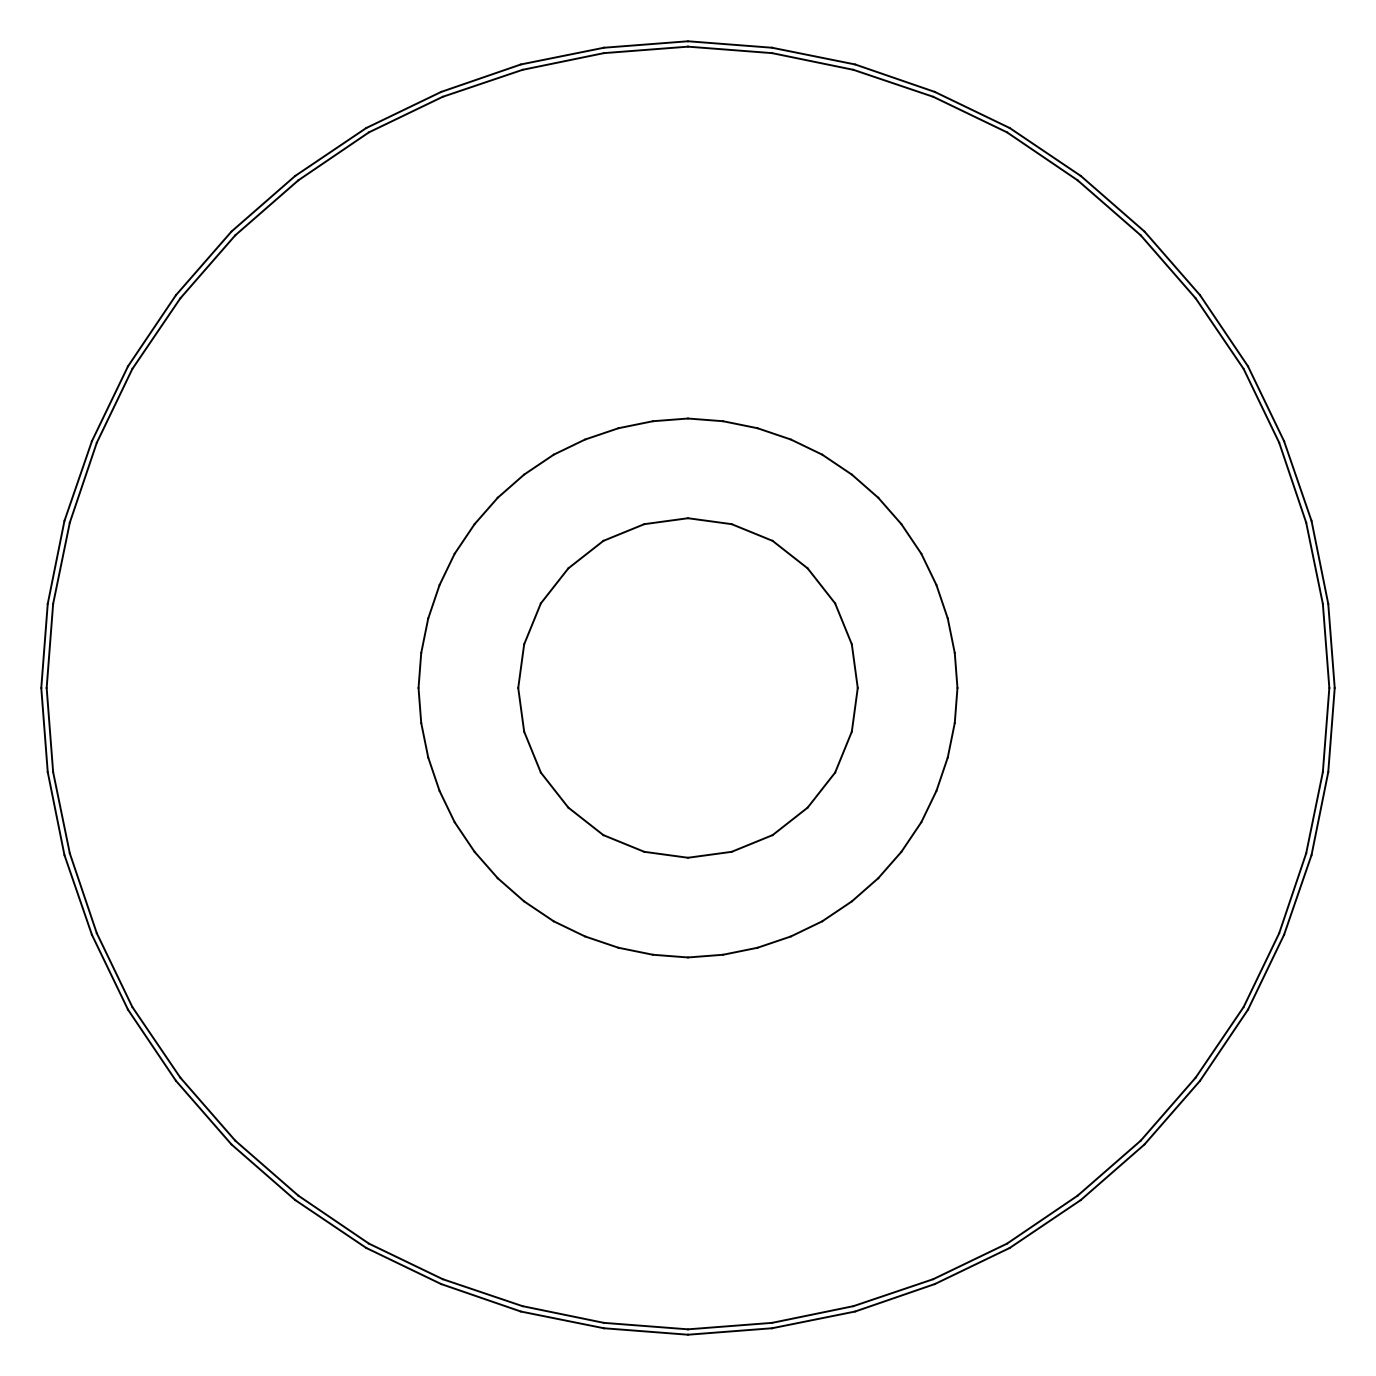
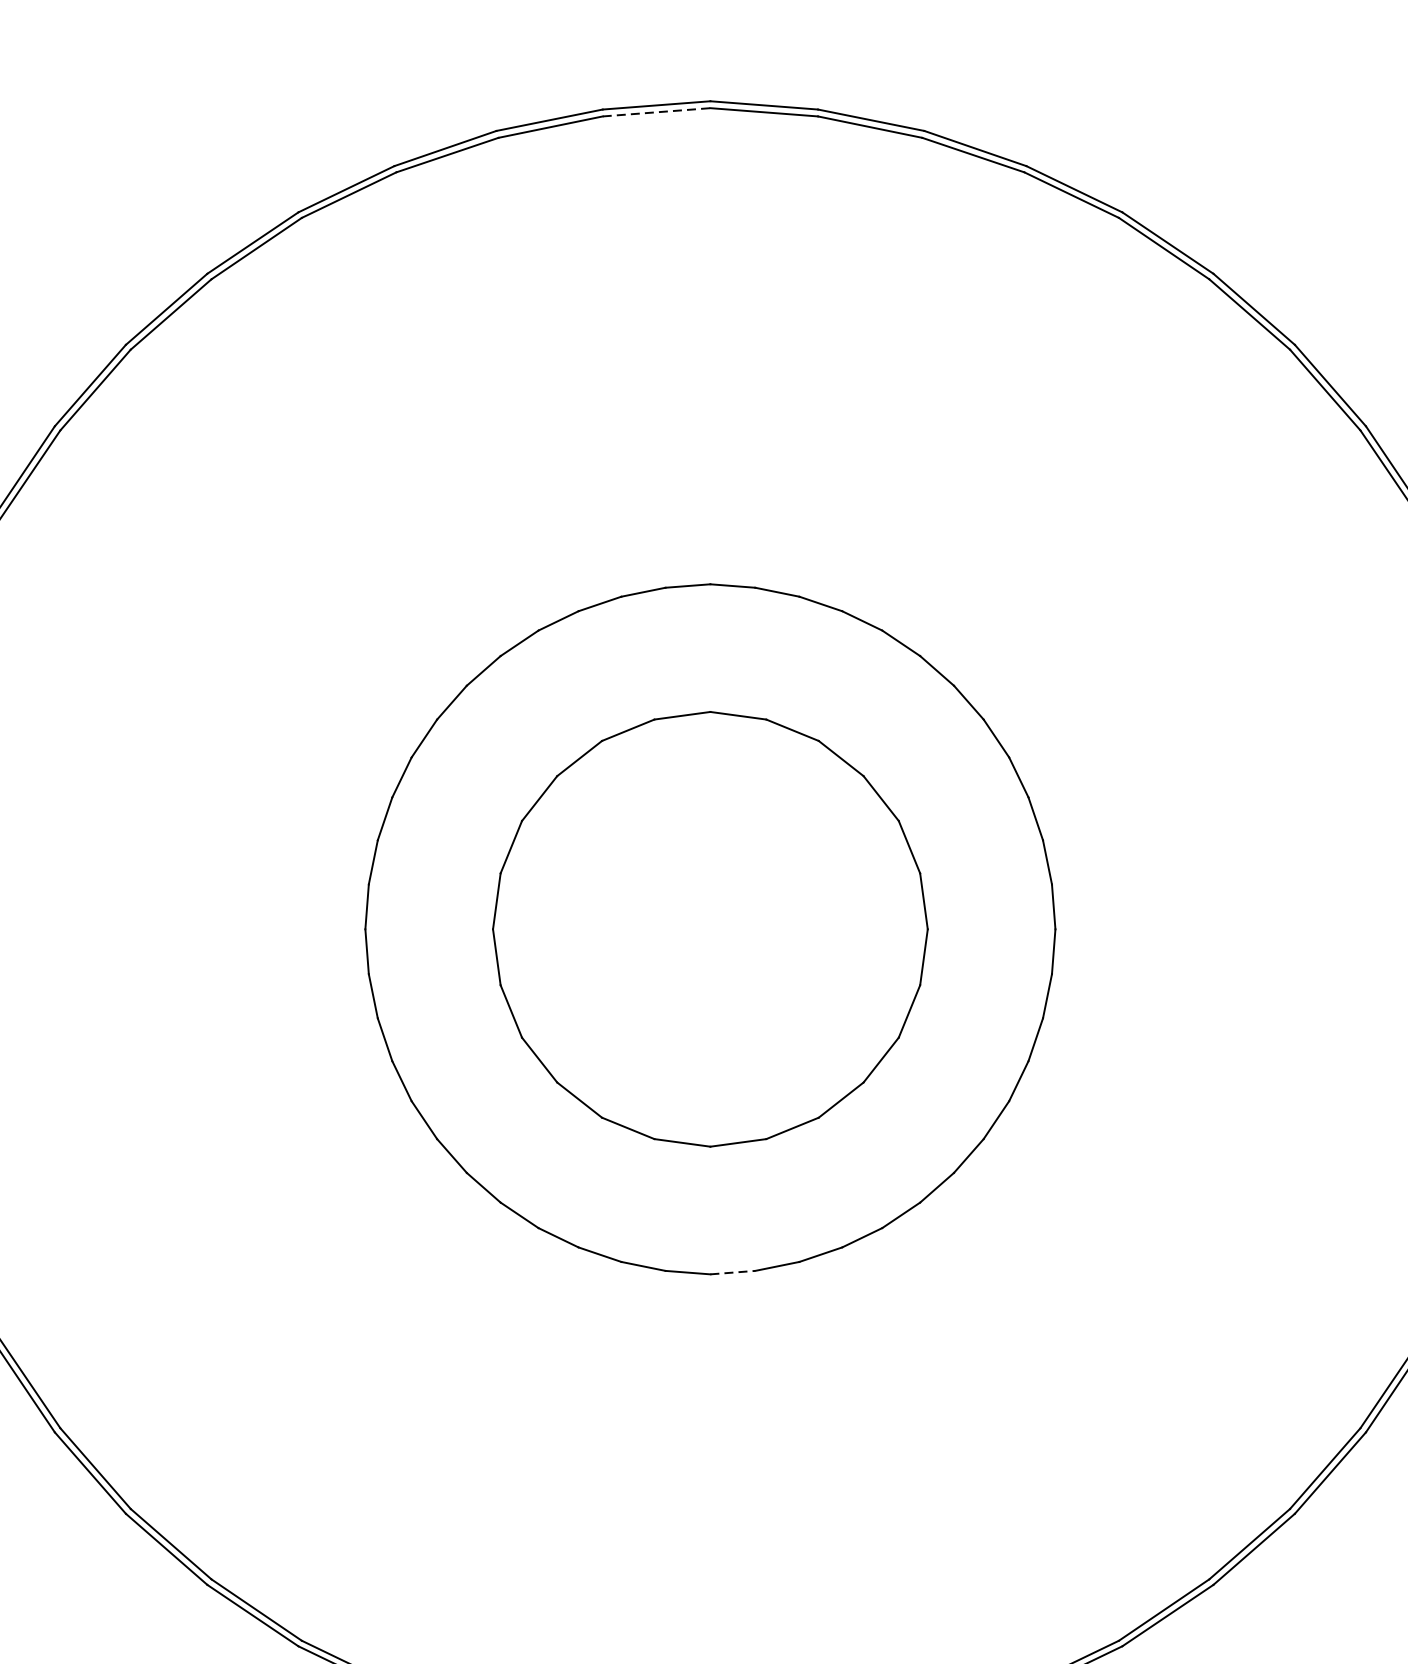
line: (646, 49) -> (657, 111), solid -> dashed
line: (705, 956) -> (732, 1273), solid -> dashed

